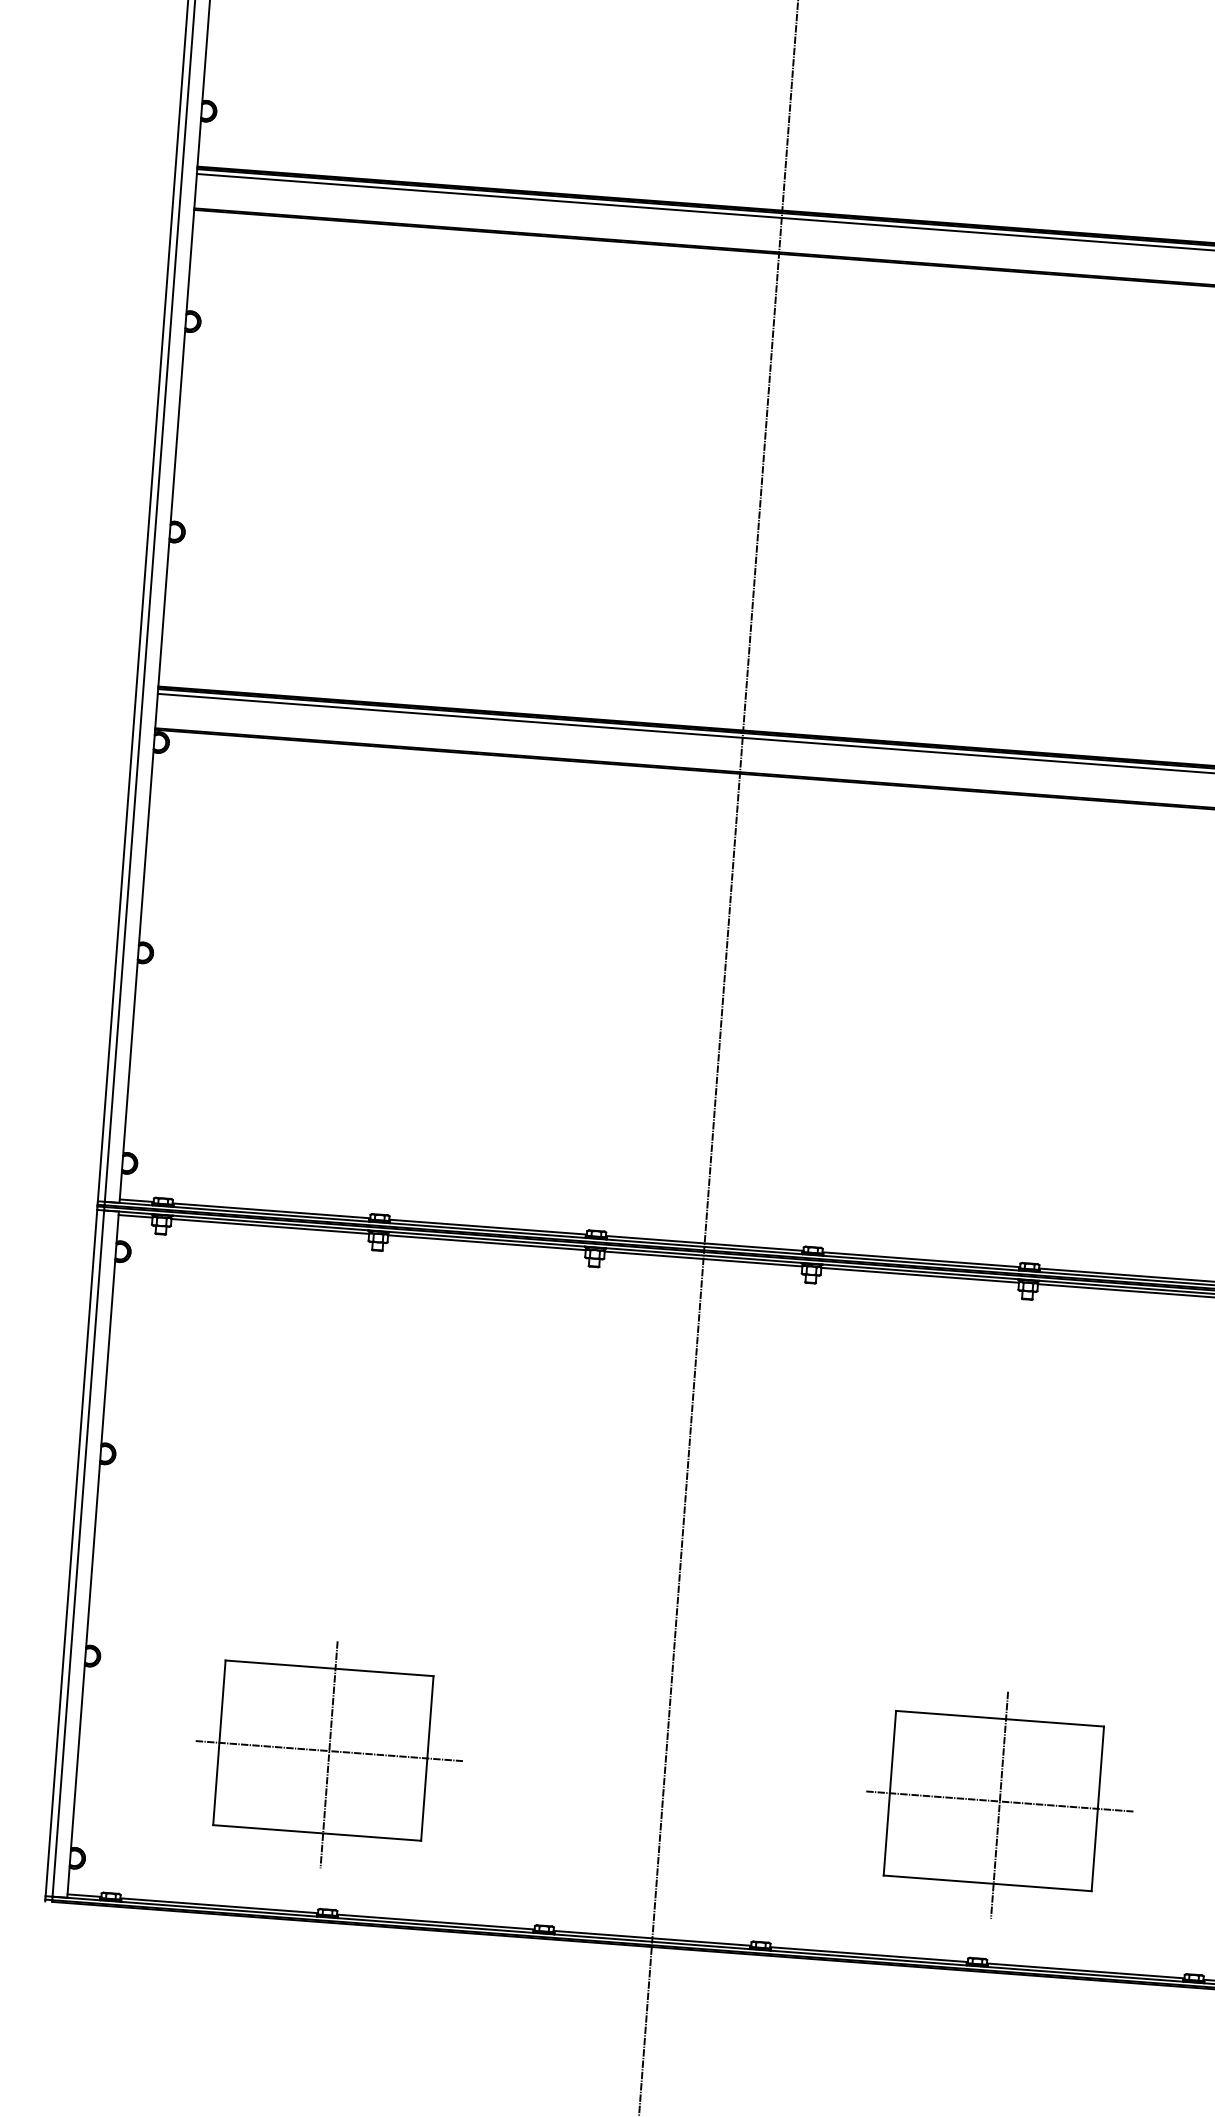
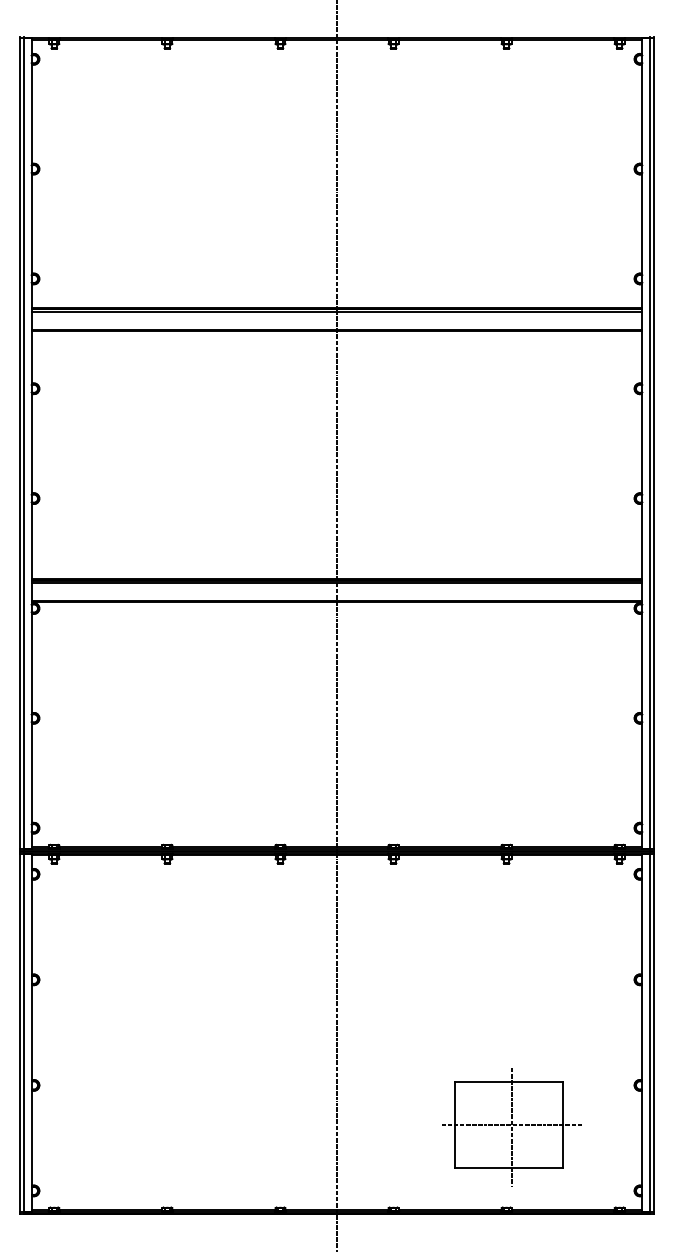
part: (328, 1755) -> (161, 1127), removed

